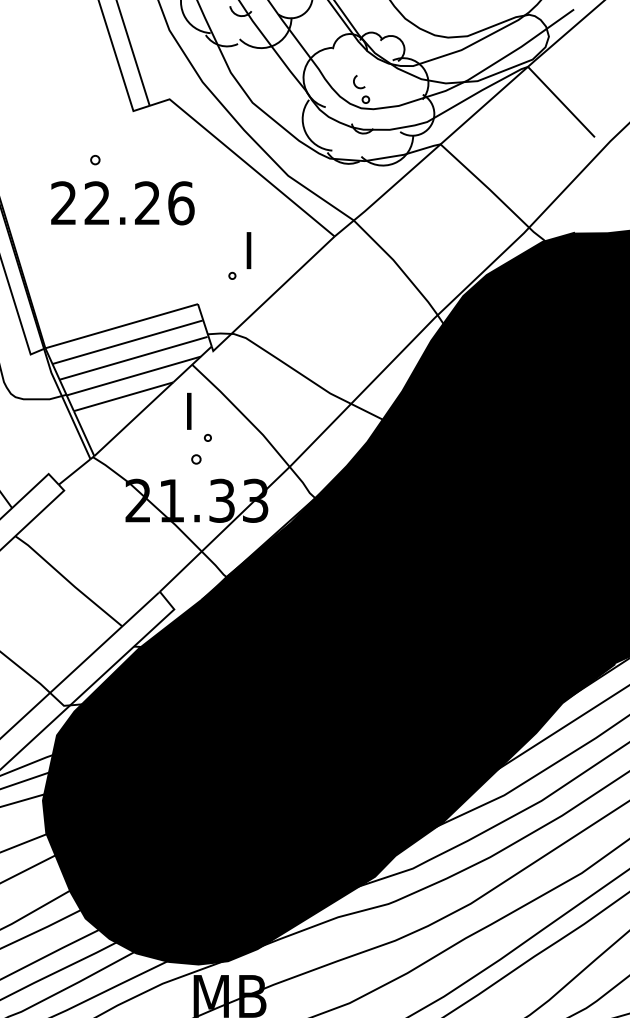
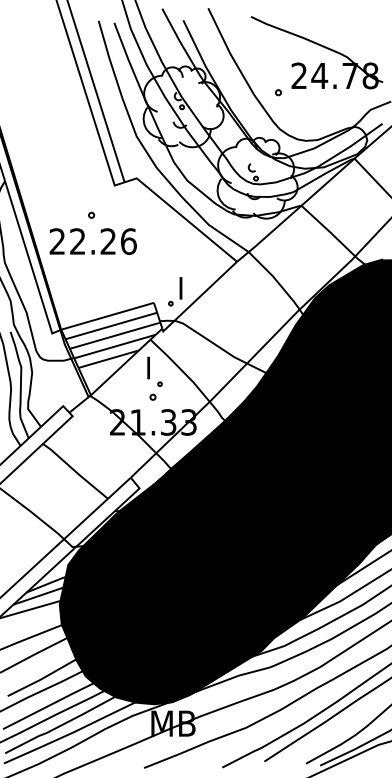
text: (121, 203) -> (92, 241), moved
part: (239, 255) -> (175, 291), moved

